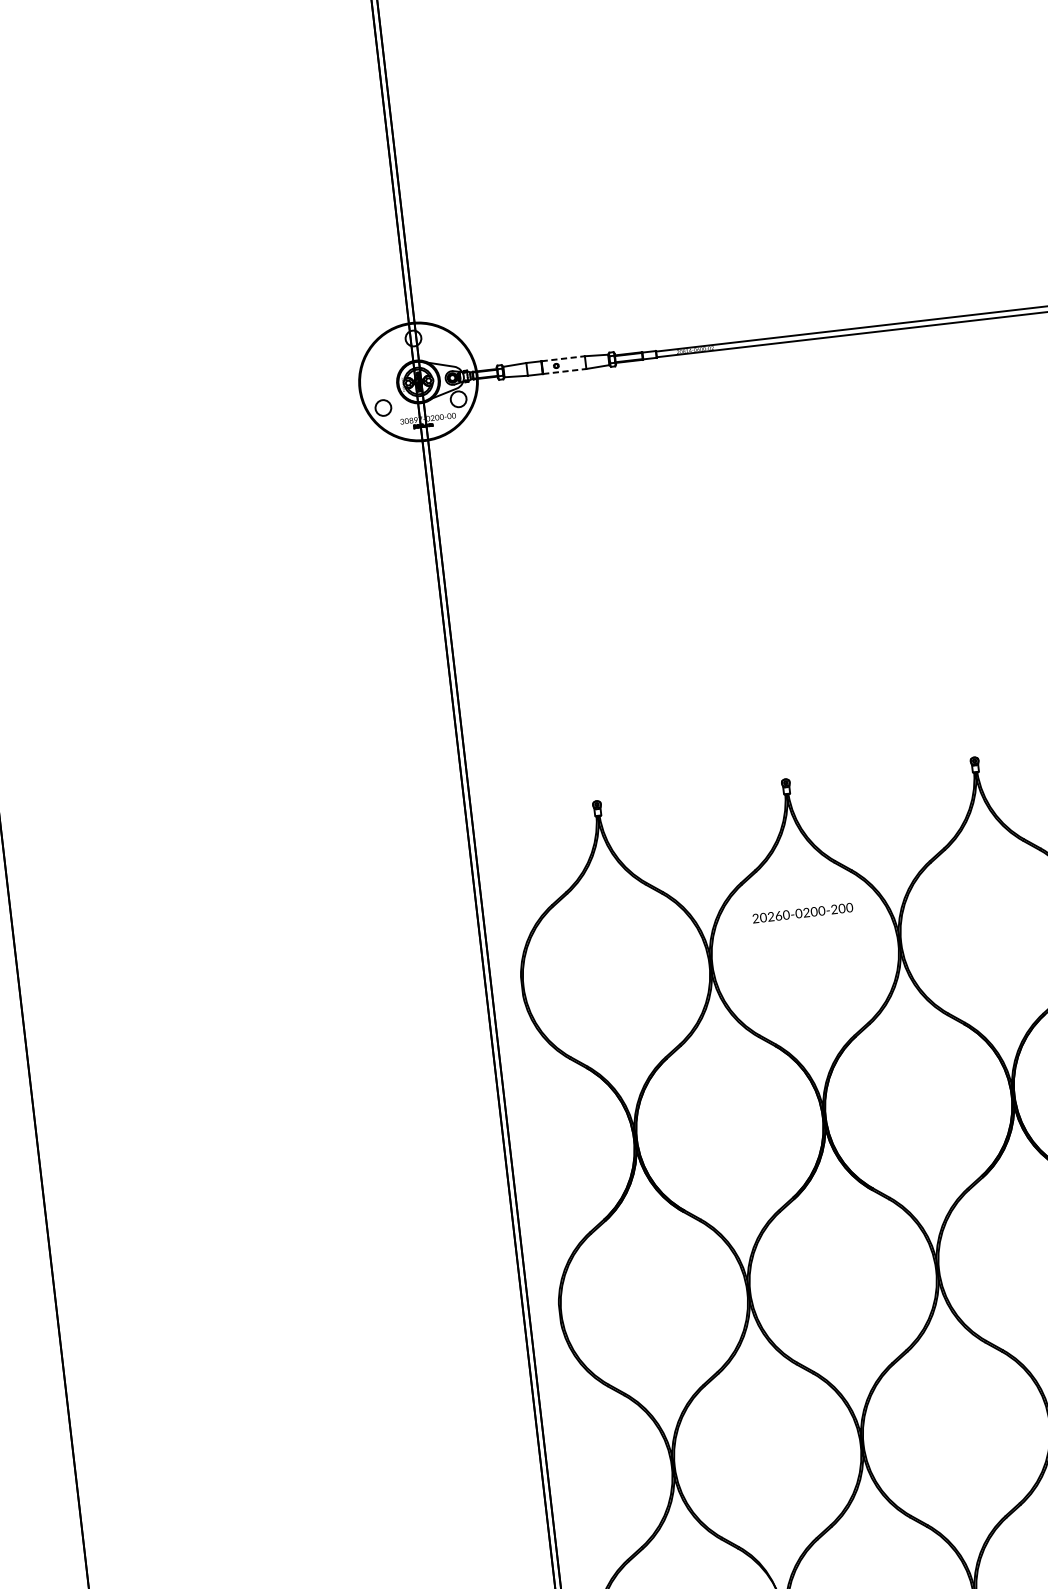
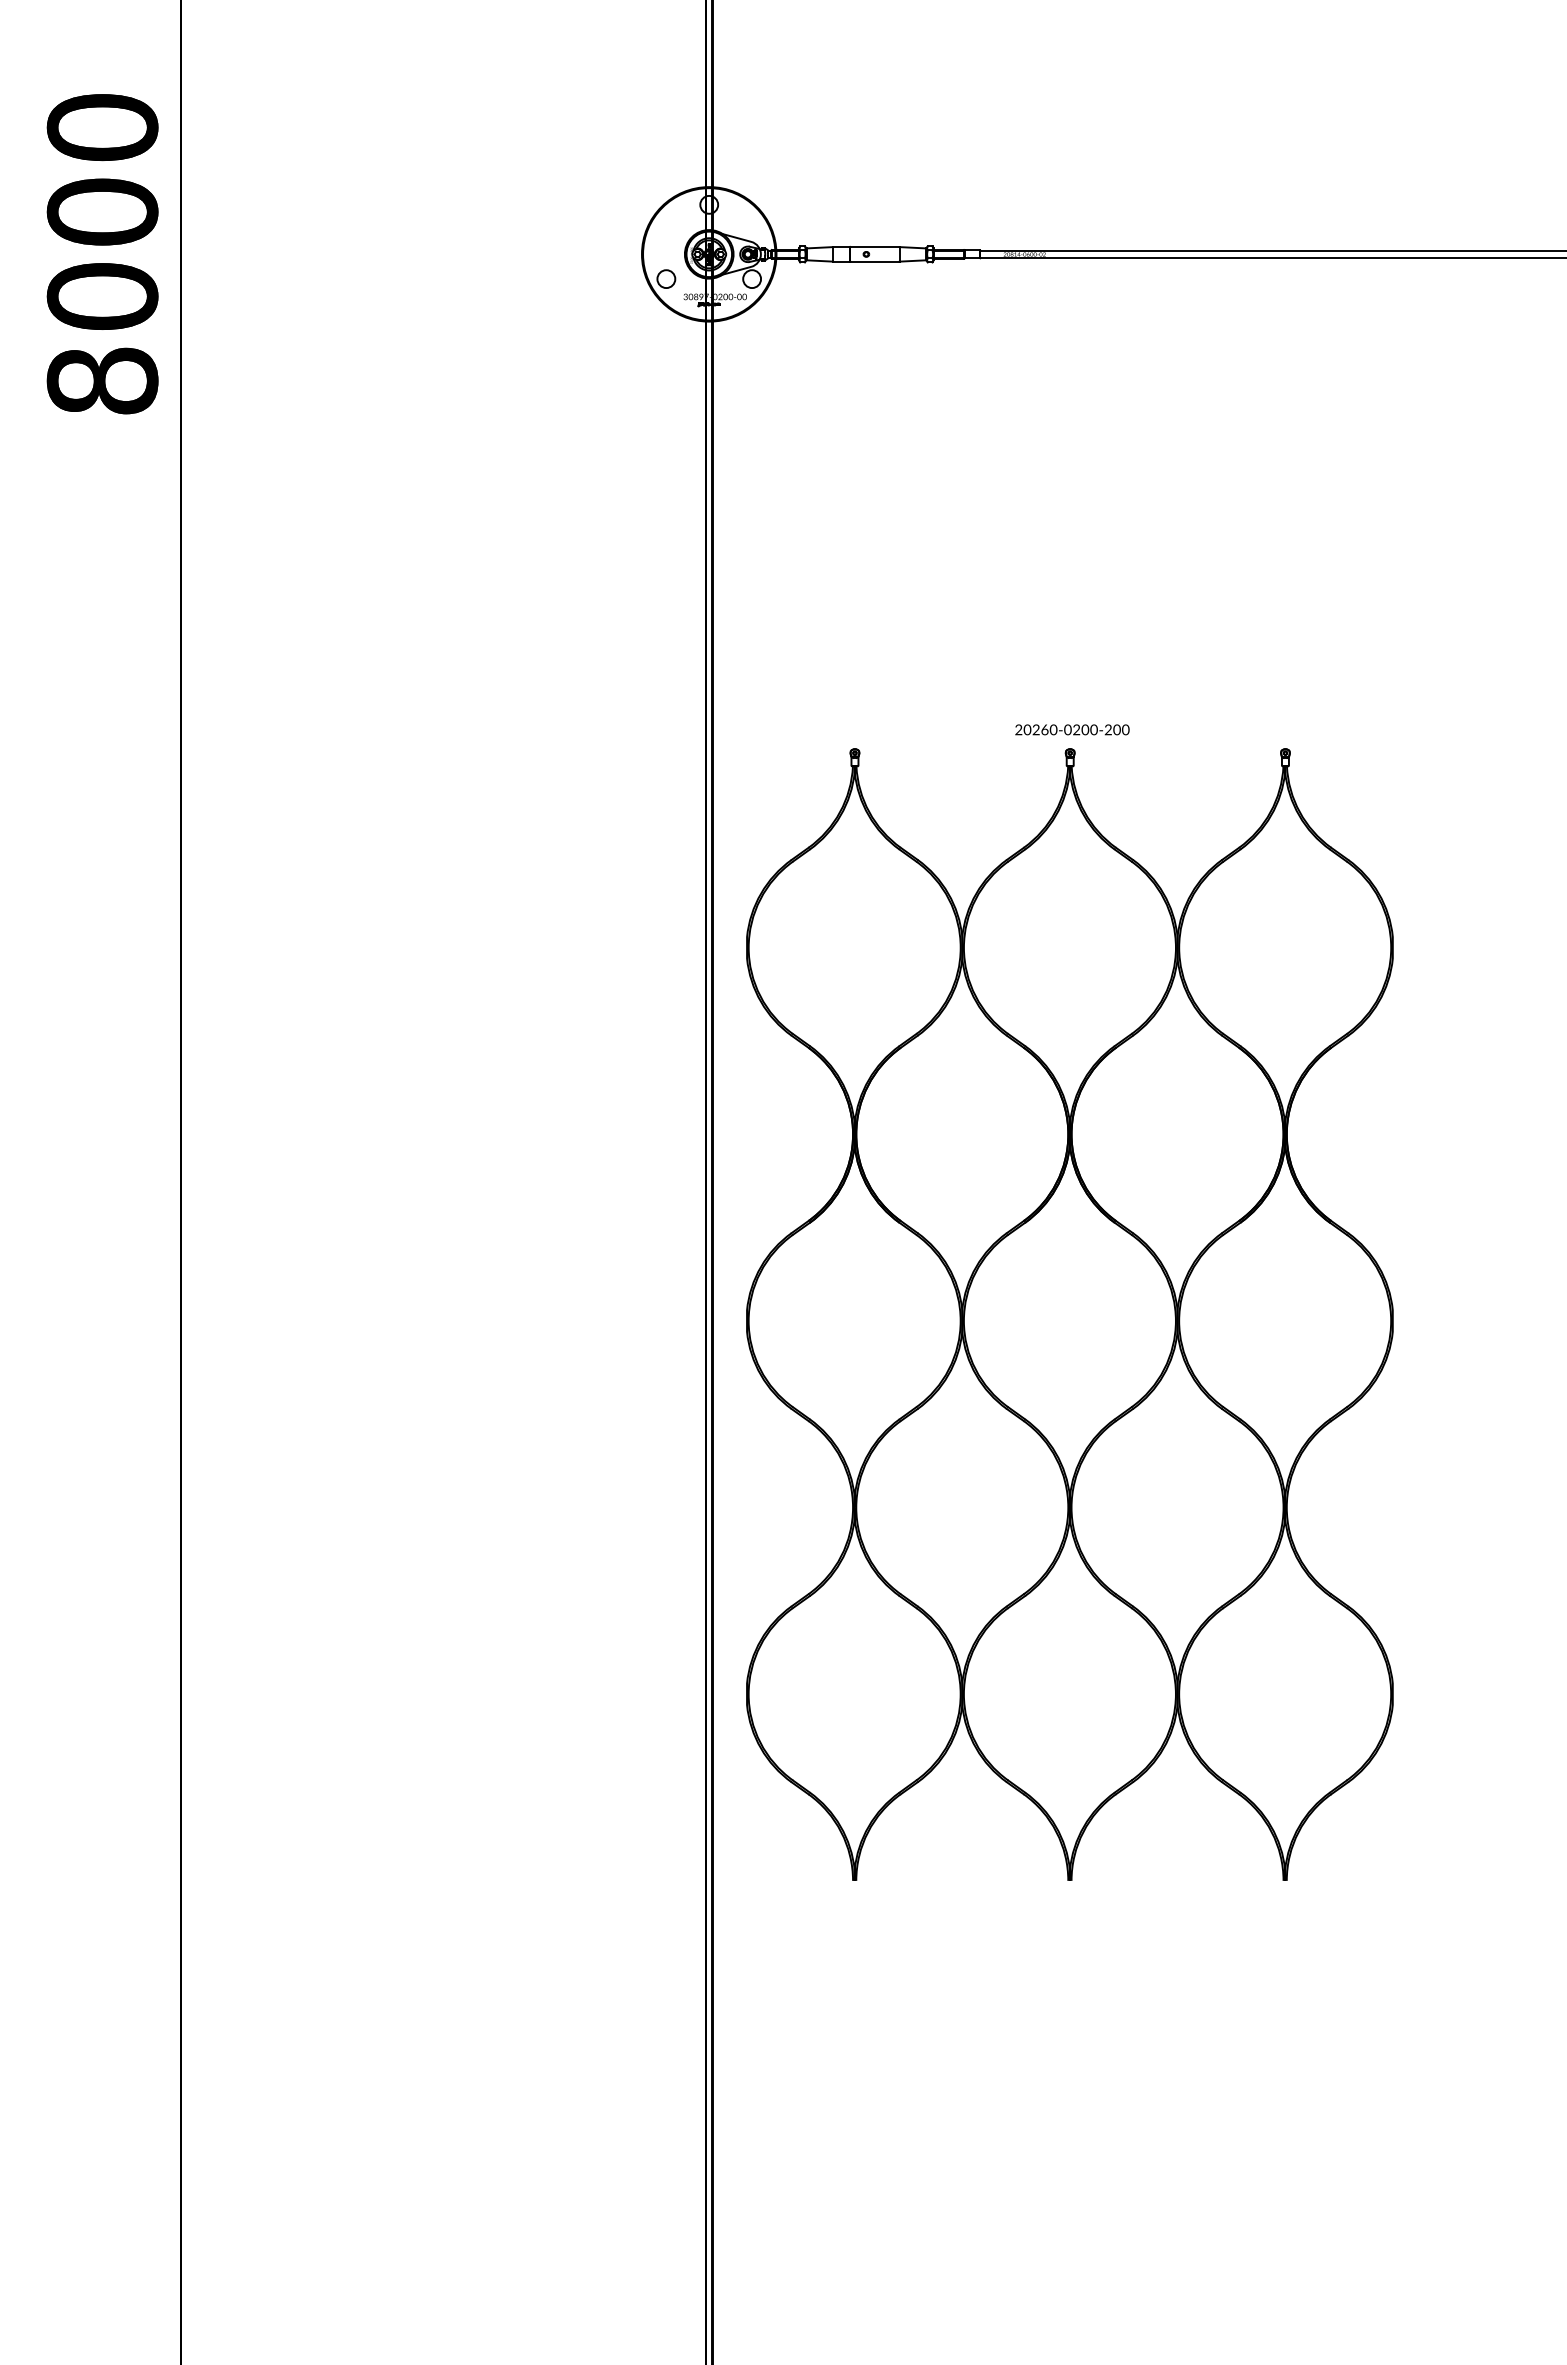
line: (563, 359) -> (875, 247), dashed -> solid
line: (565, 371) -> (875, 261), dashed -> solid
text: (802, 912) -> (1072, 729), moved

